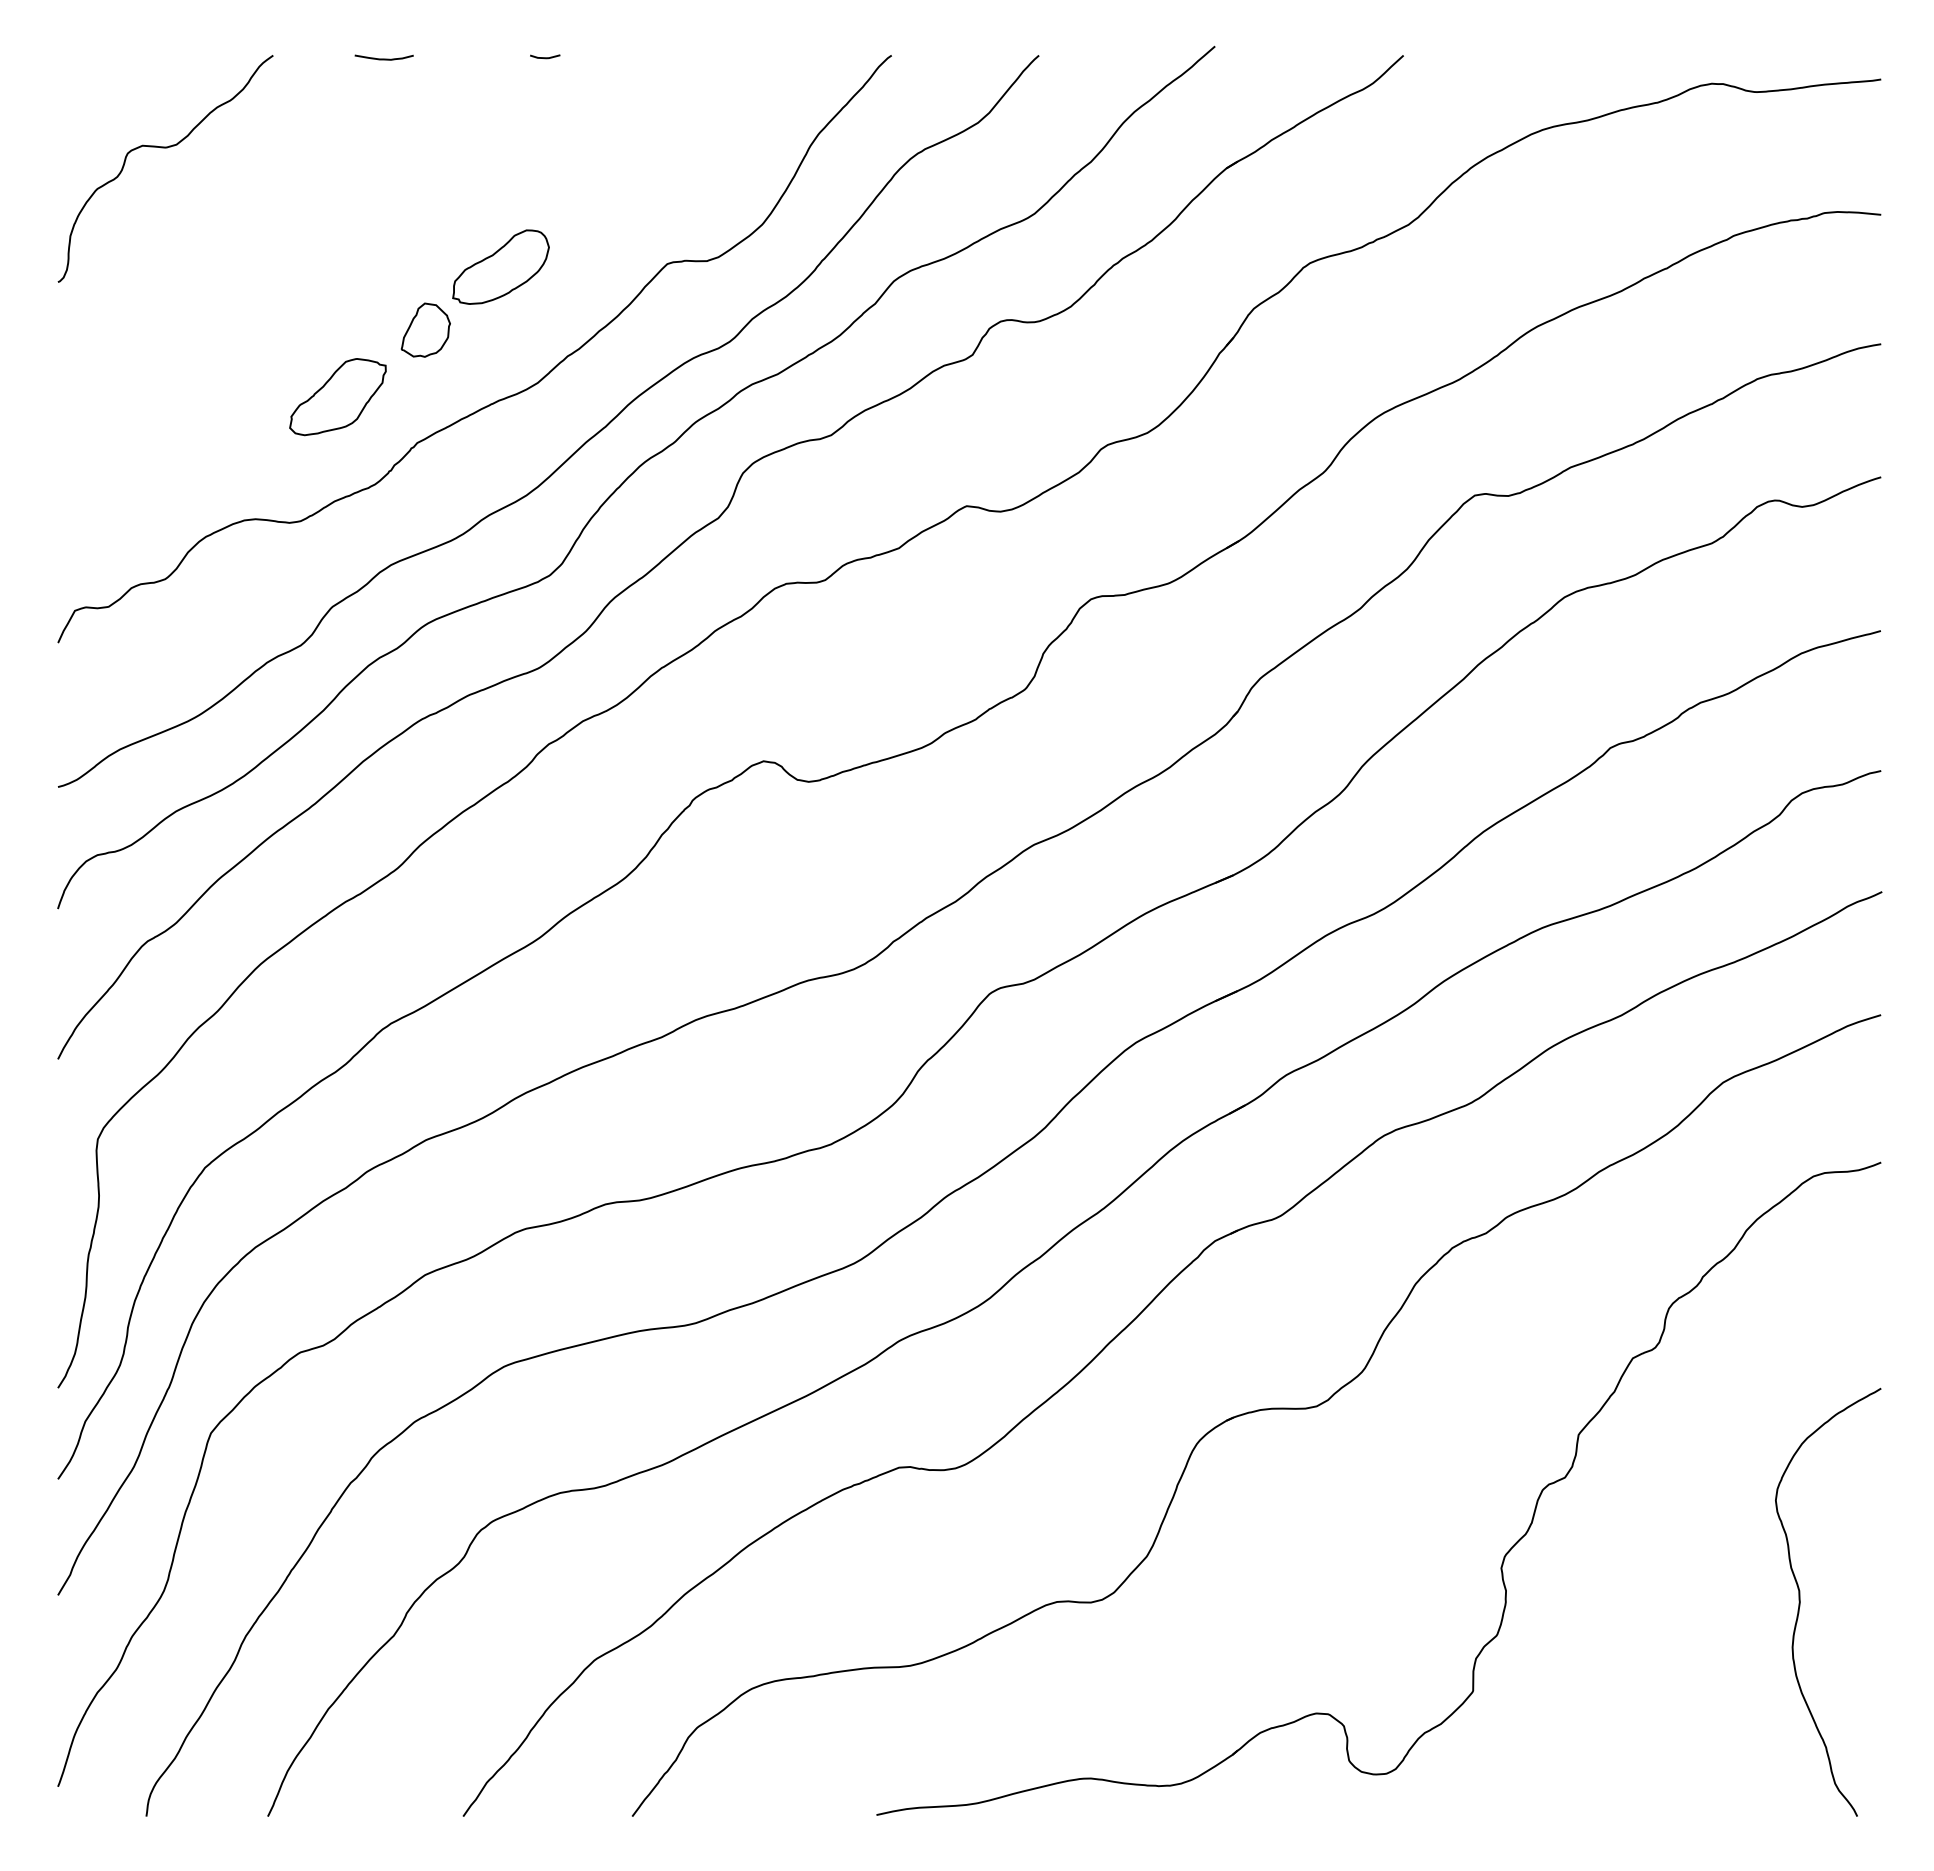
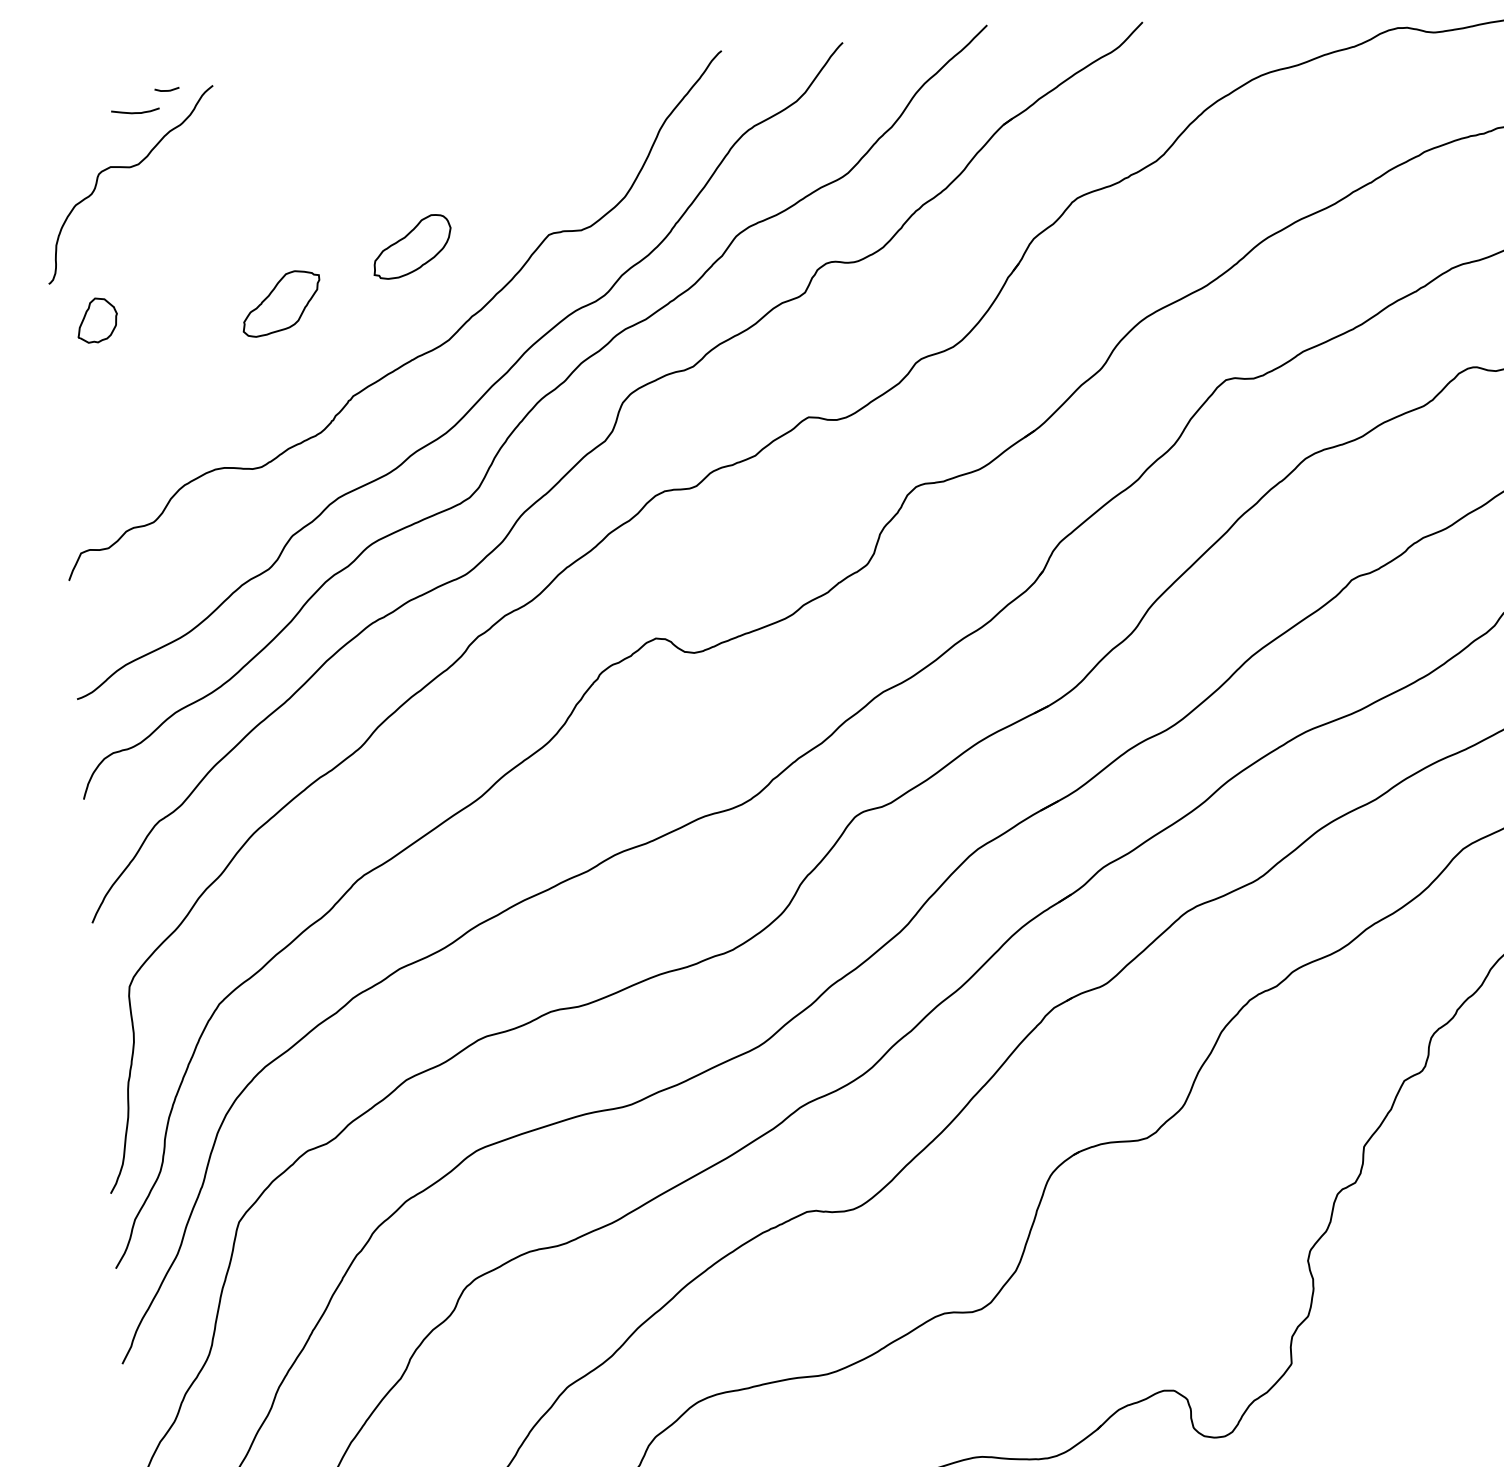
line: (545, 57) -> (167, 90), moved
curve: (383, 58) -> (134, 112), moved
part: (425, 329) -> (97, 319), moved
part: (337, 397) -> (281, 304), moved

